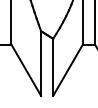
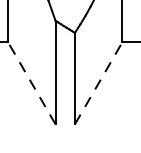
line: (26, 70) -> (32, 83), solid -> dashed
line: (68, 70) -> (99, 83), solid -> dashed

